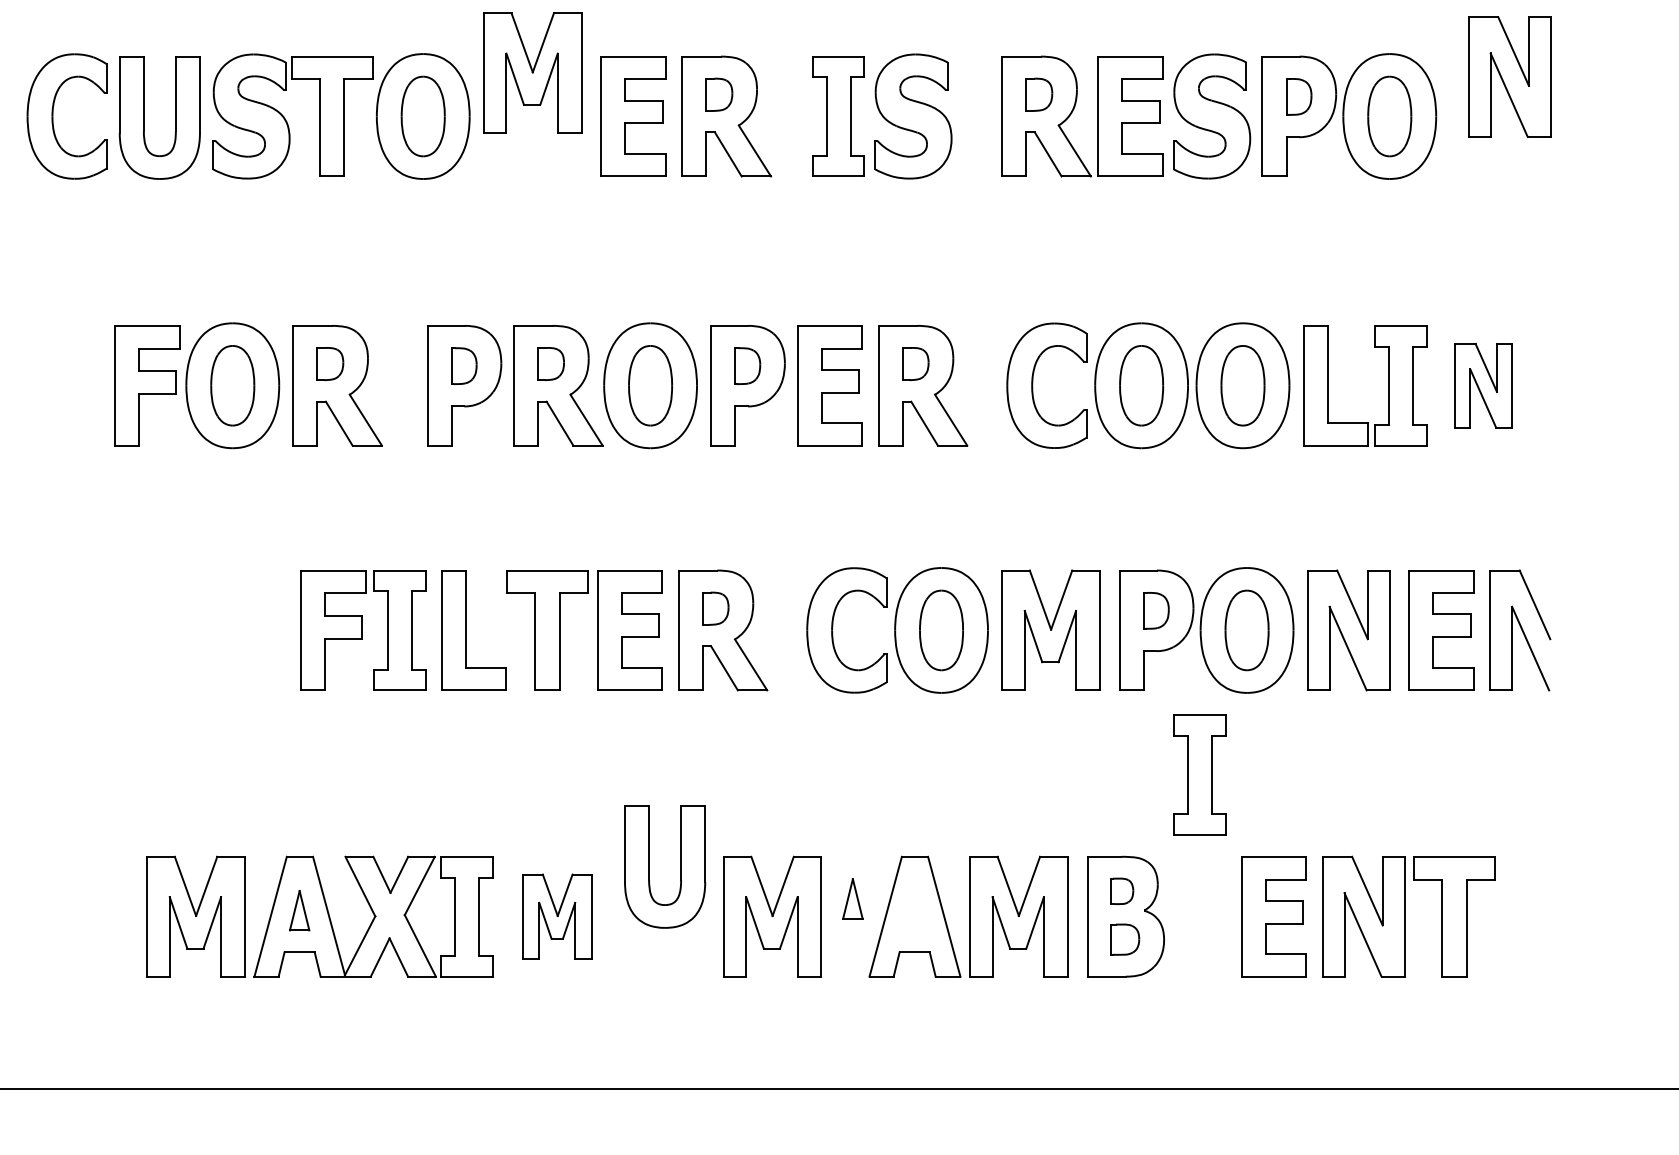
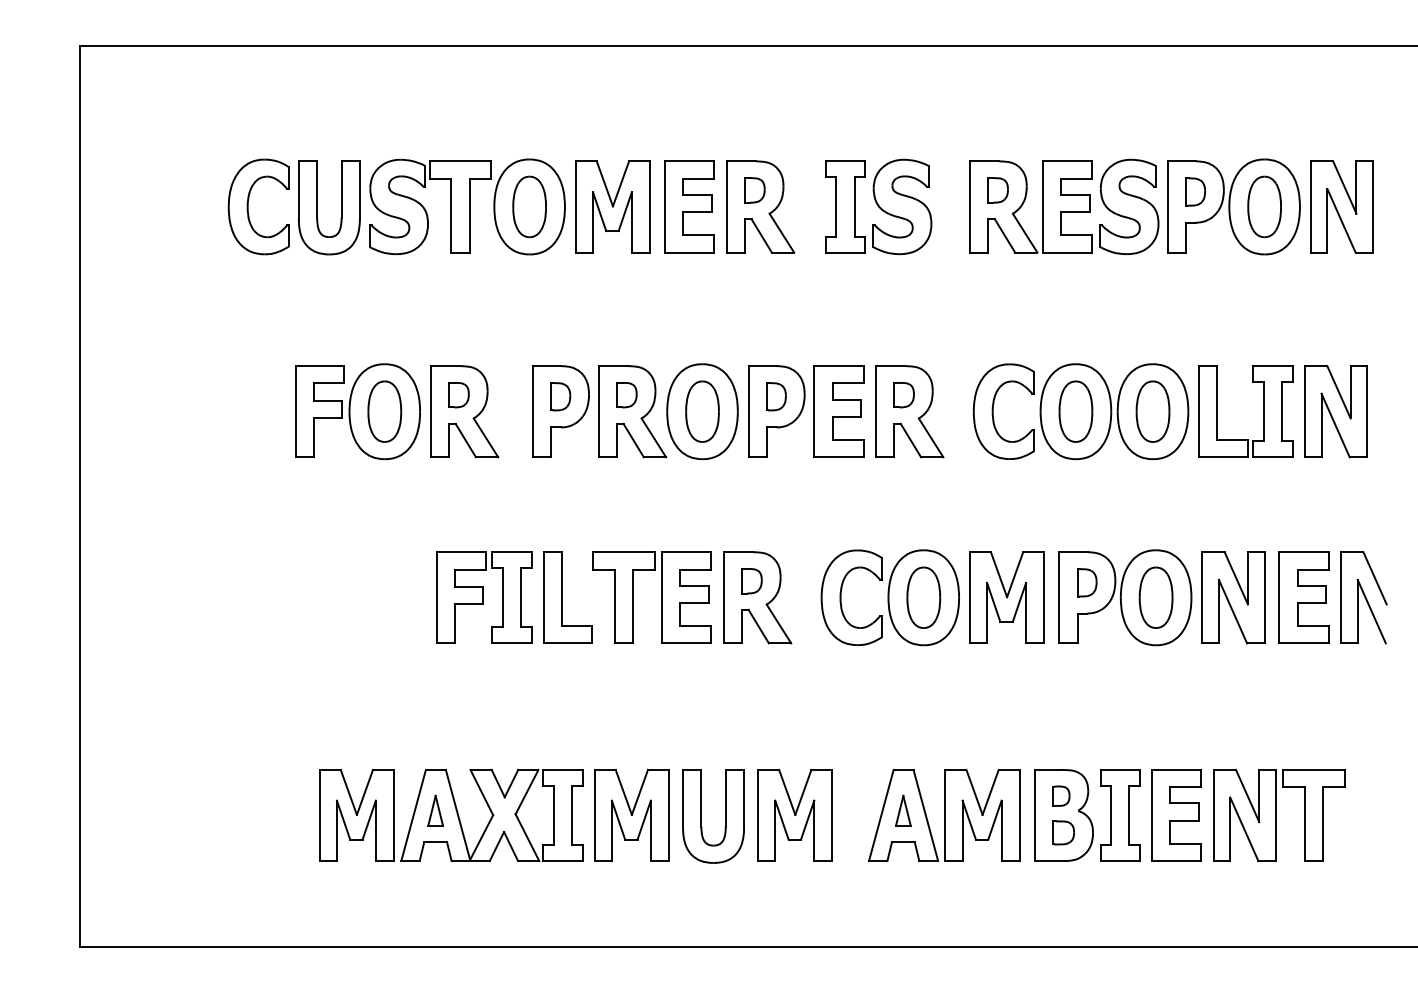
part: (532, 72) -> (612, 206), moved
part: (1509, 76) -> (1341, 206), moved
part: (1482, 385) -> (1335, 411), size x1.43
part: (1200, 774) -> (1120, 815), moved
part: (649, 866) -> (701, 816), moved
part: (853, 898) -> (903, 810), moved
part: (557, 915) -> (631, 814), size x1.43

